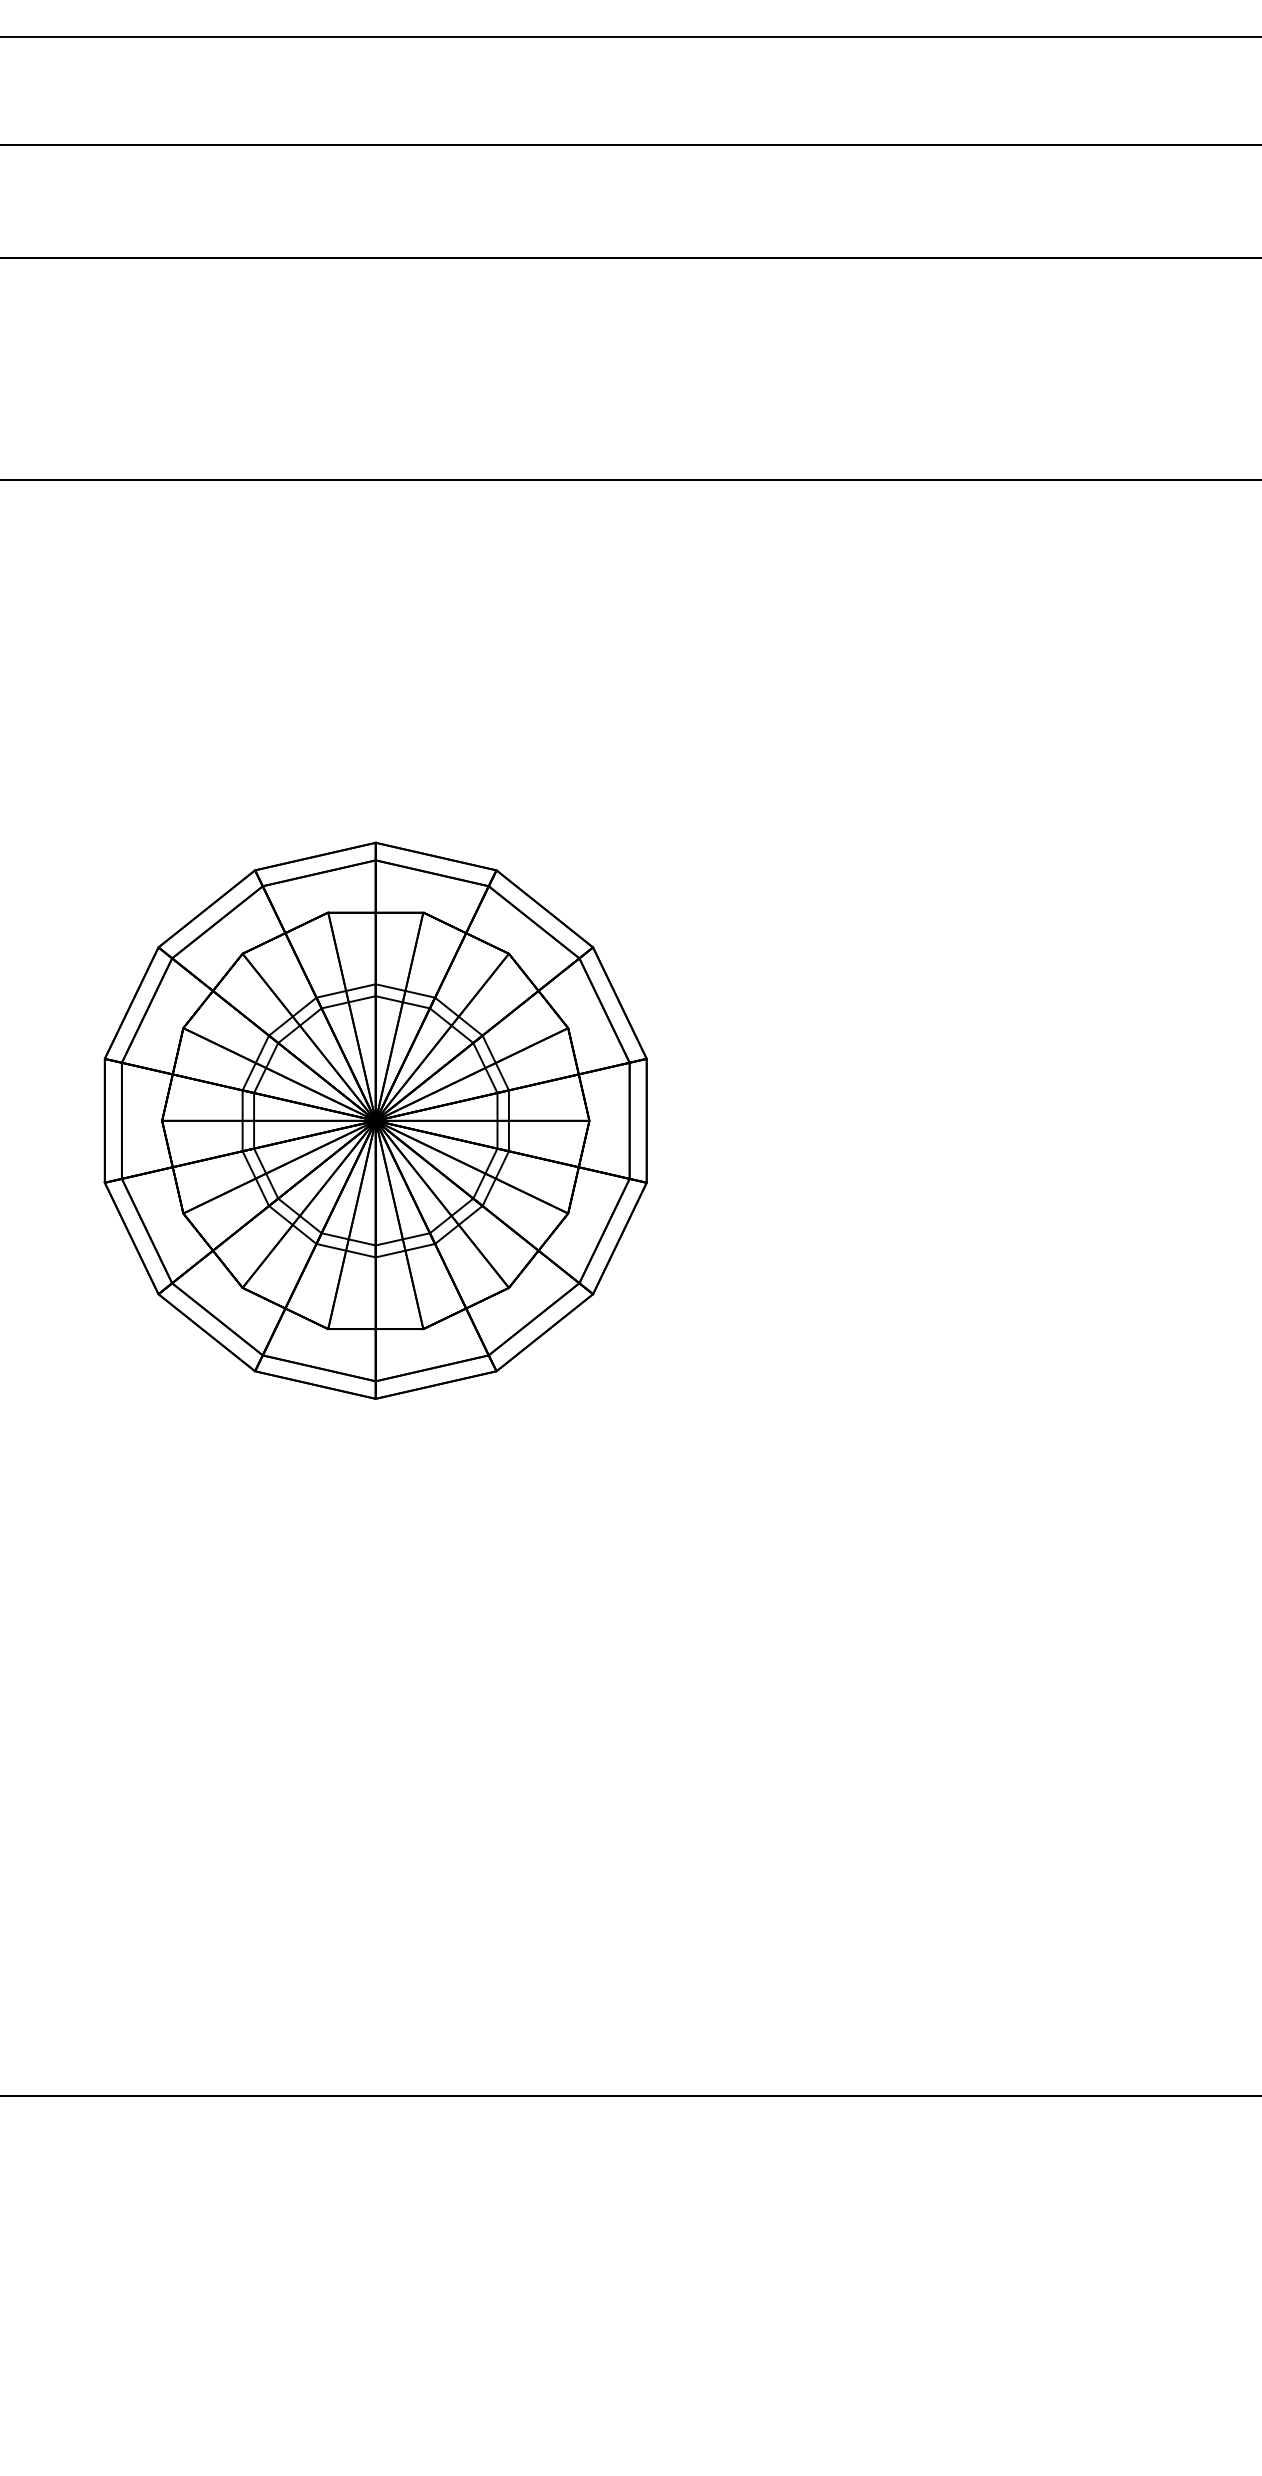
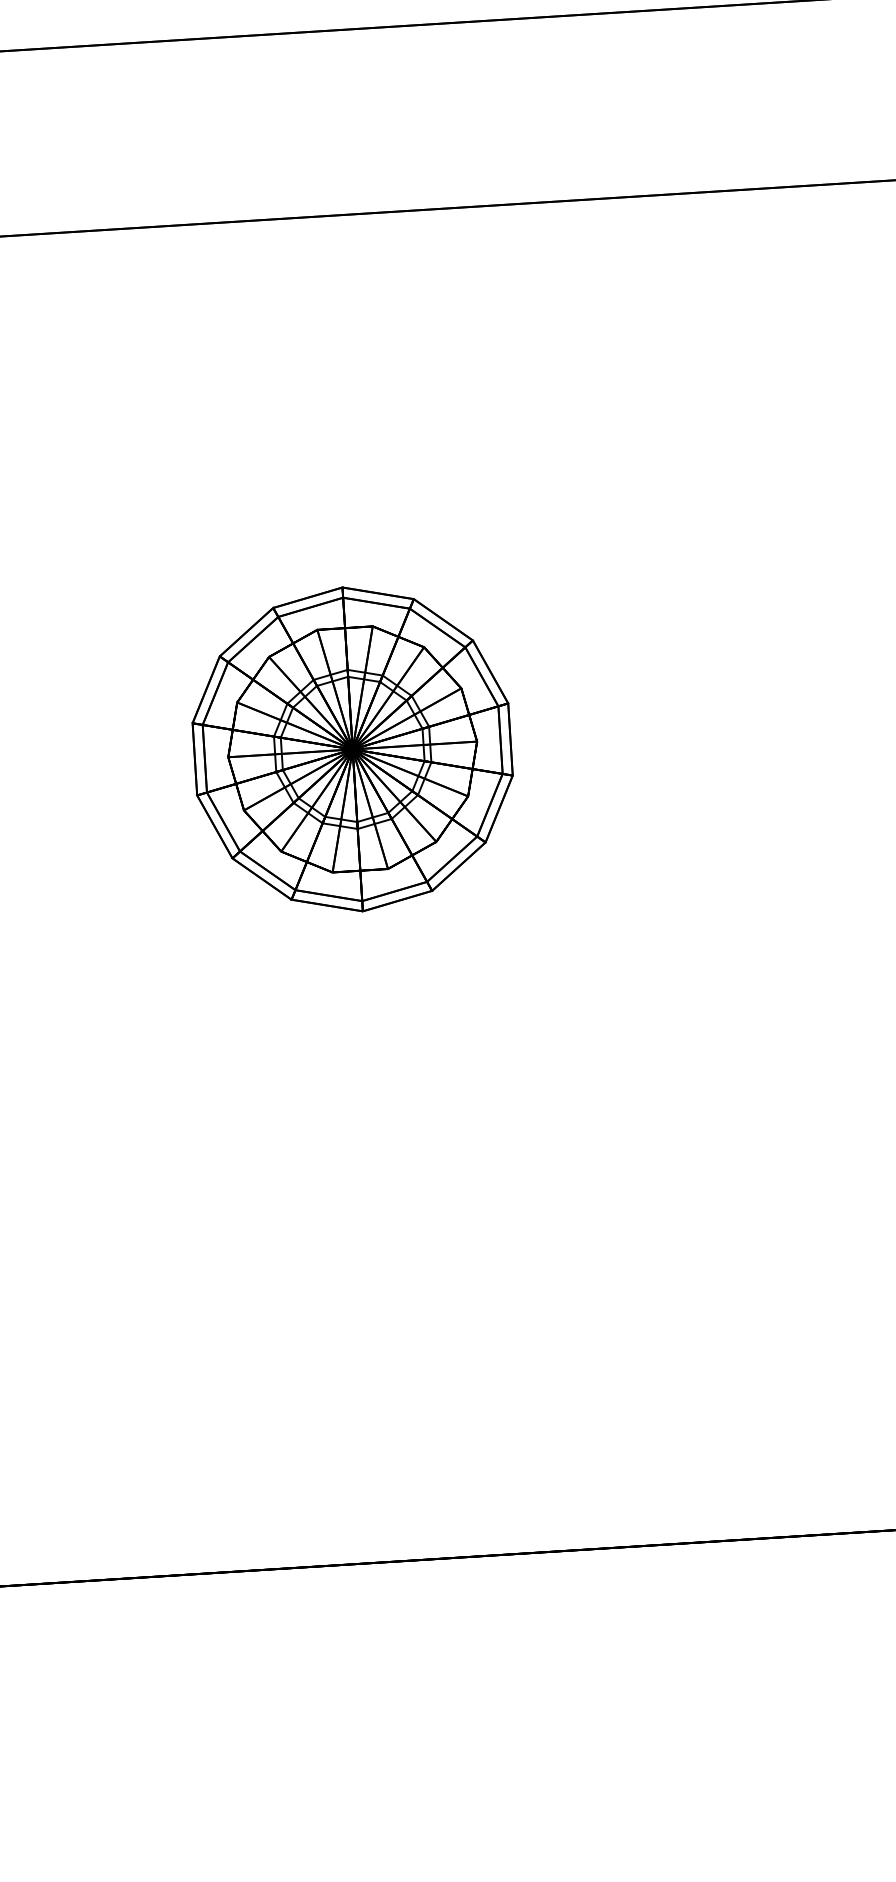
part: (375, 1120) -> (352, 749), size x0.7

